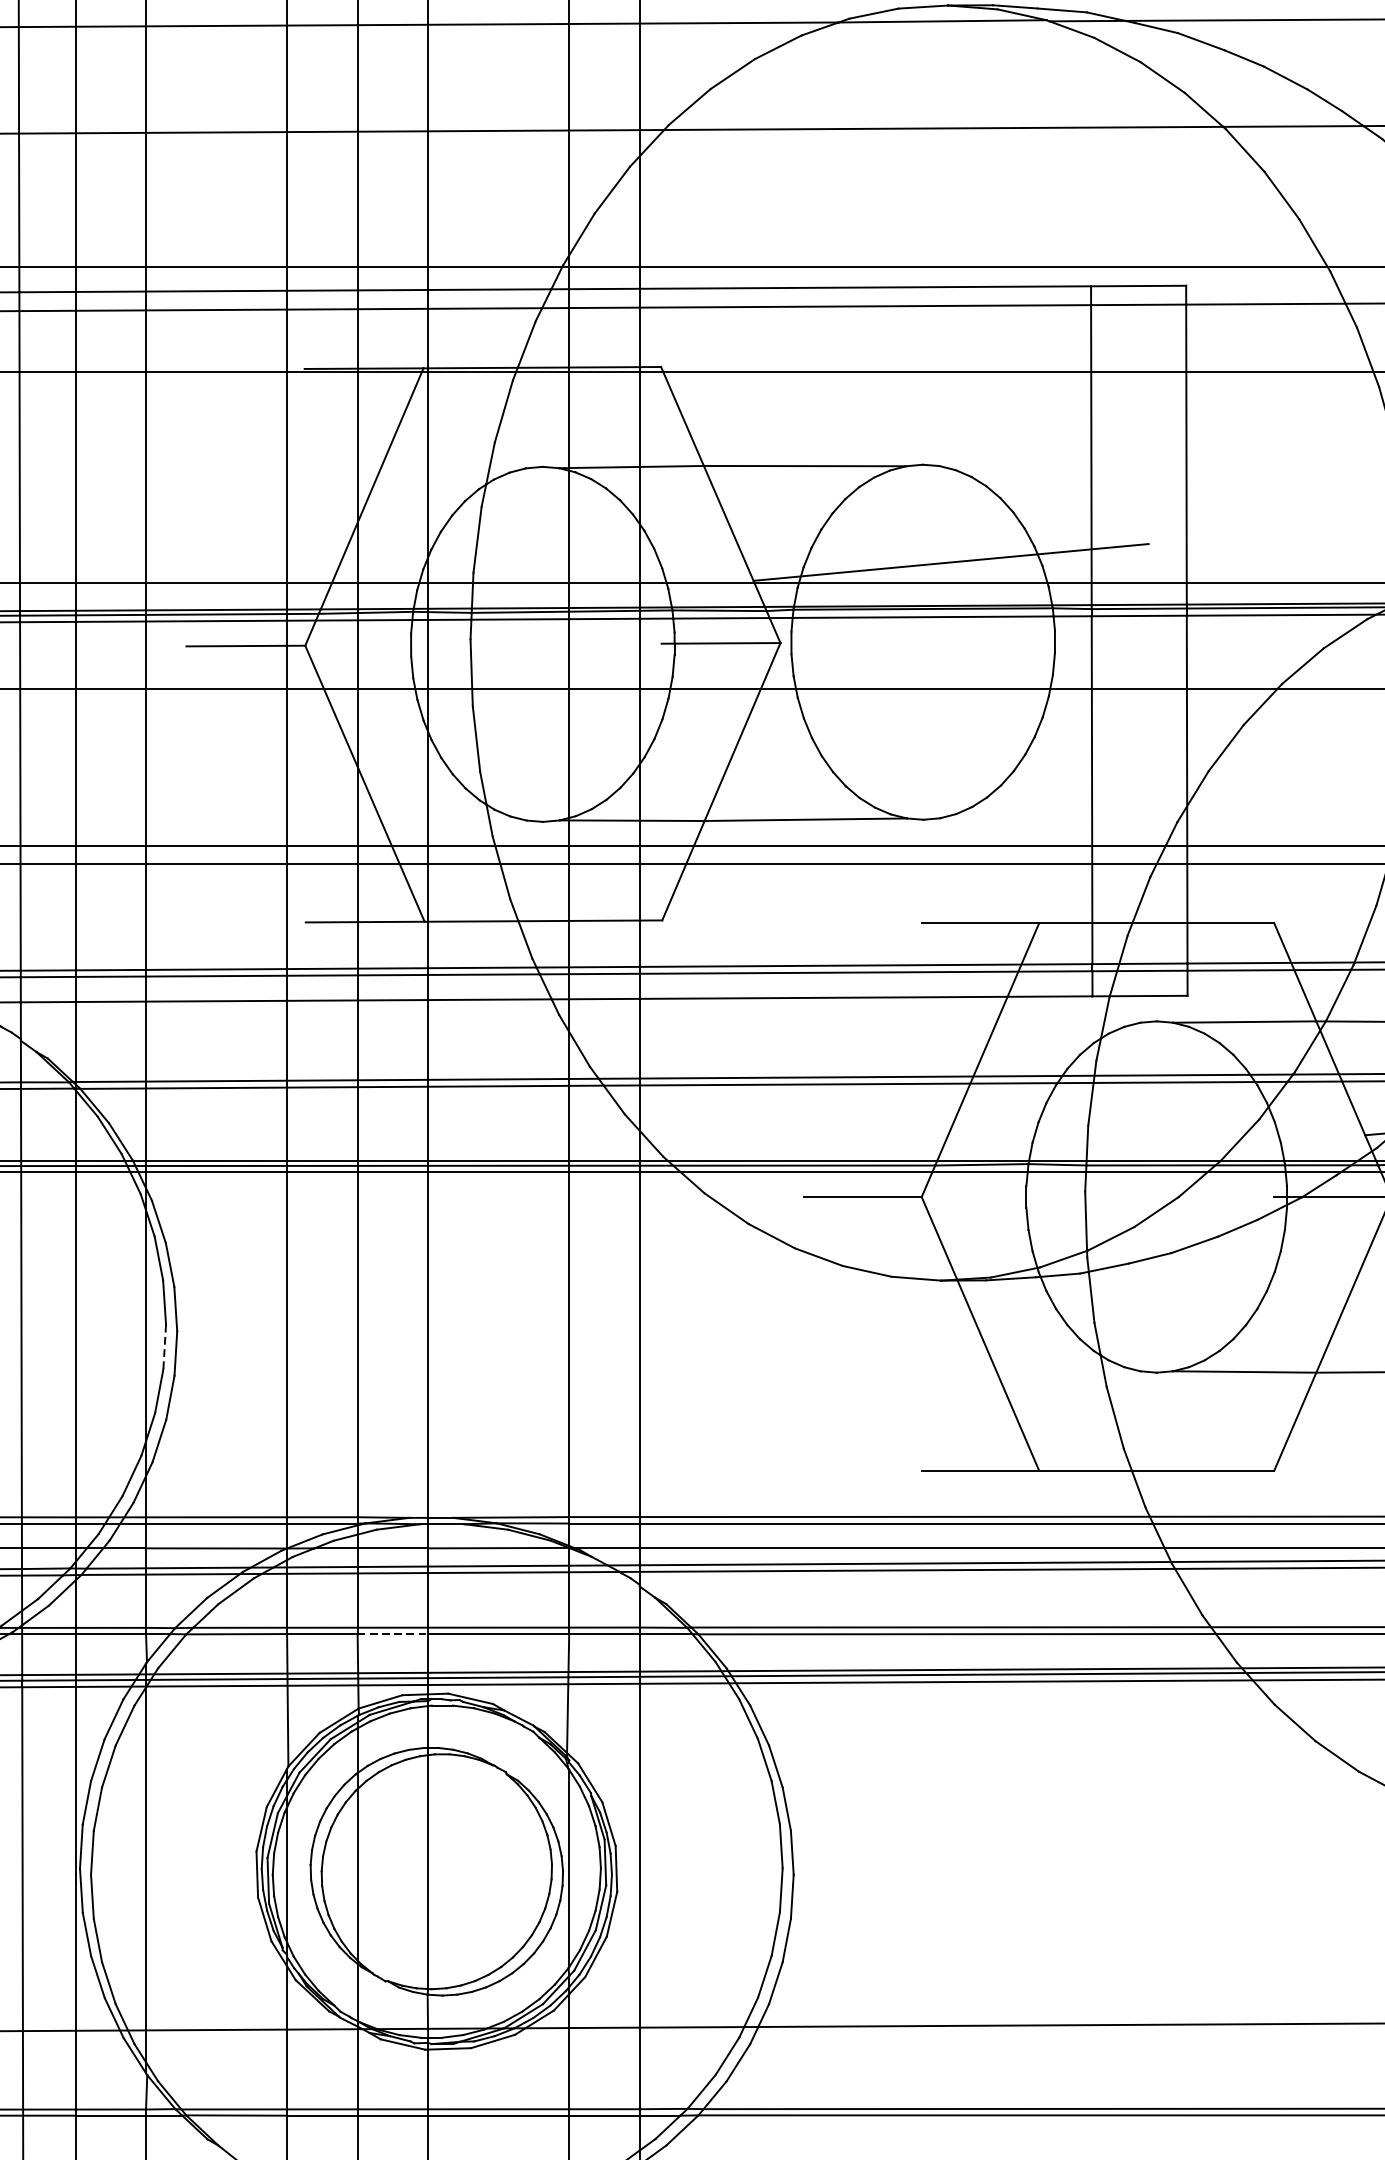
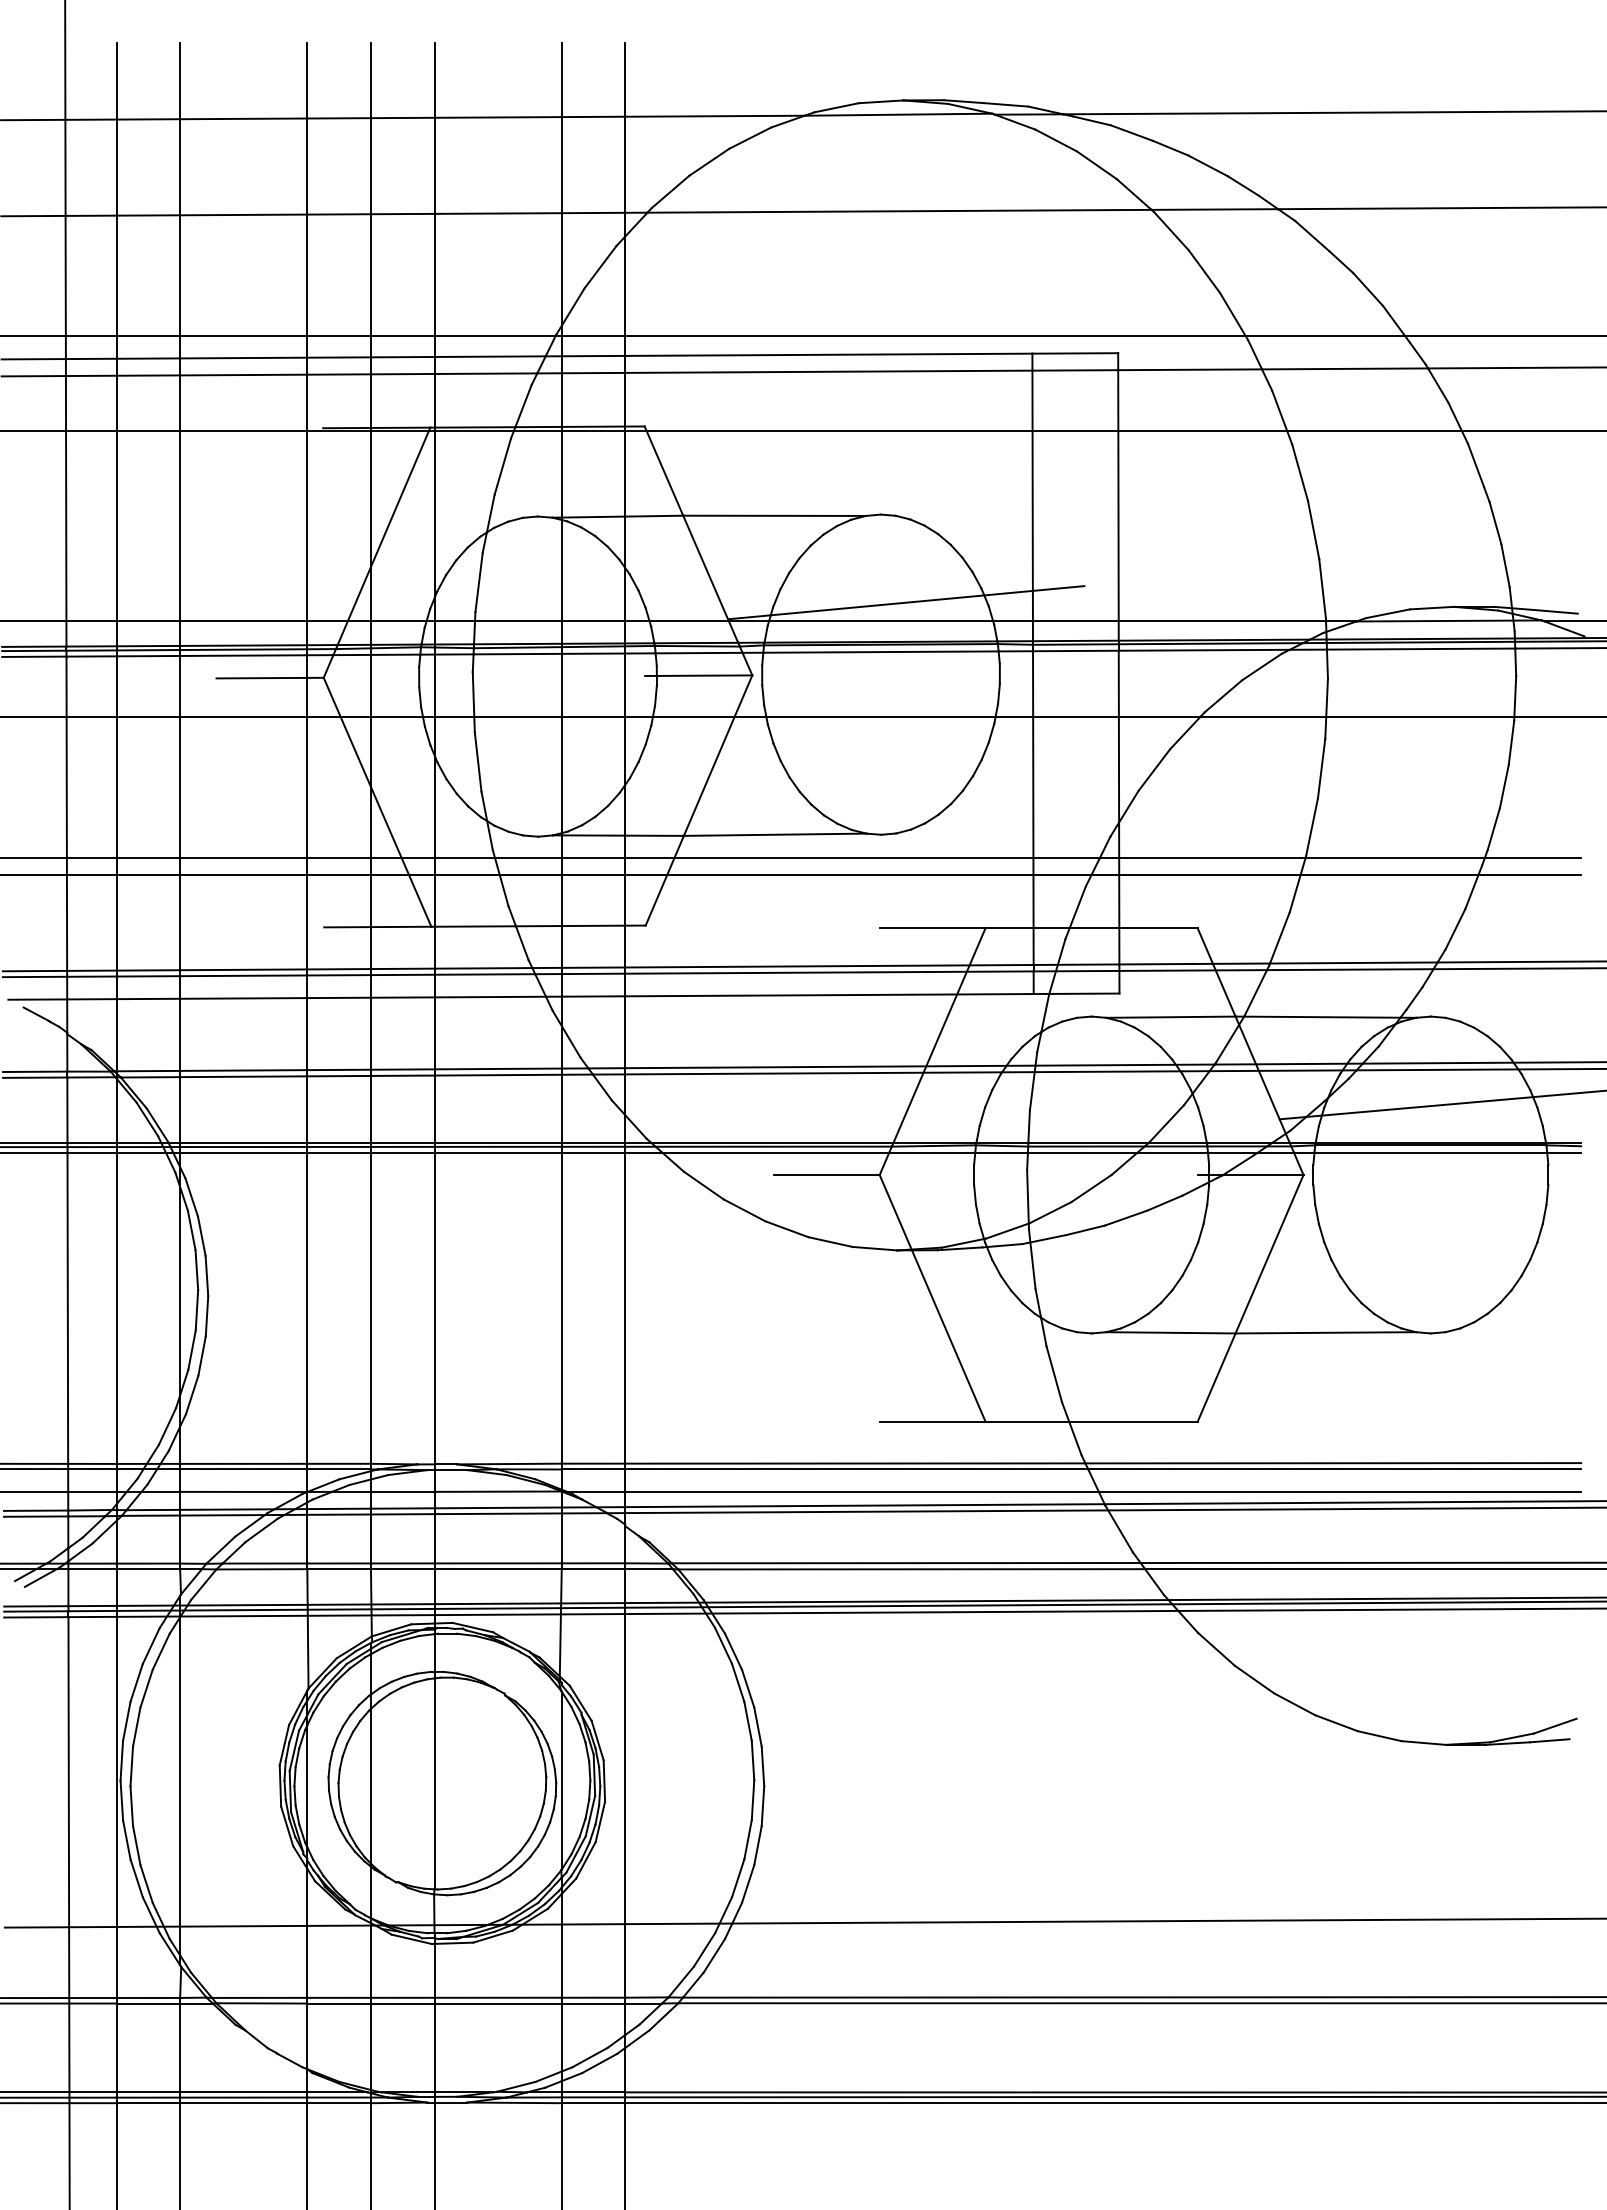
line: (164, 1347) -> (196, 1310), dashed -> solid
line: (392, 1634) -> (402, 1569), dashed -> solid

